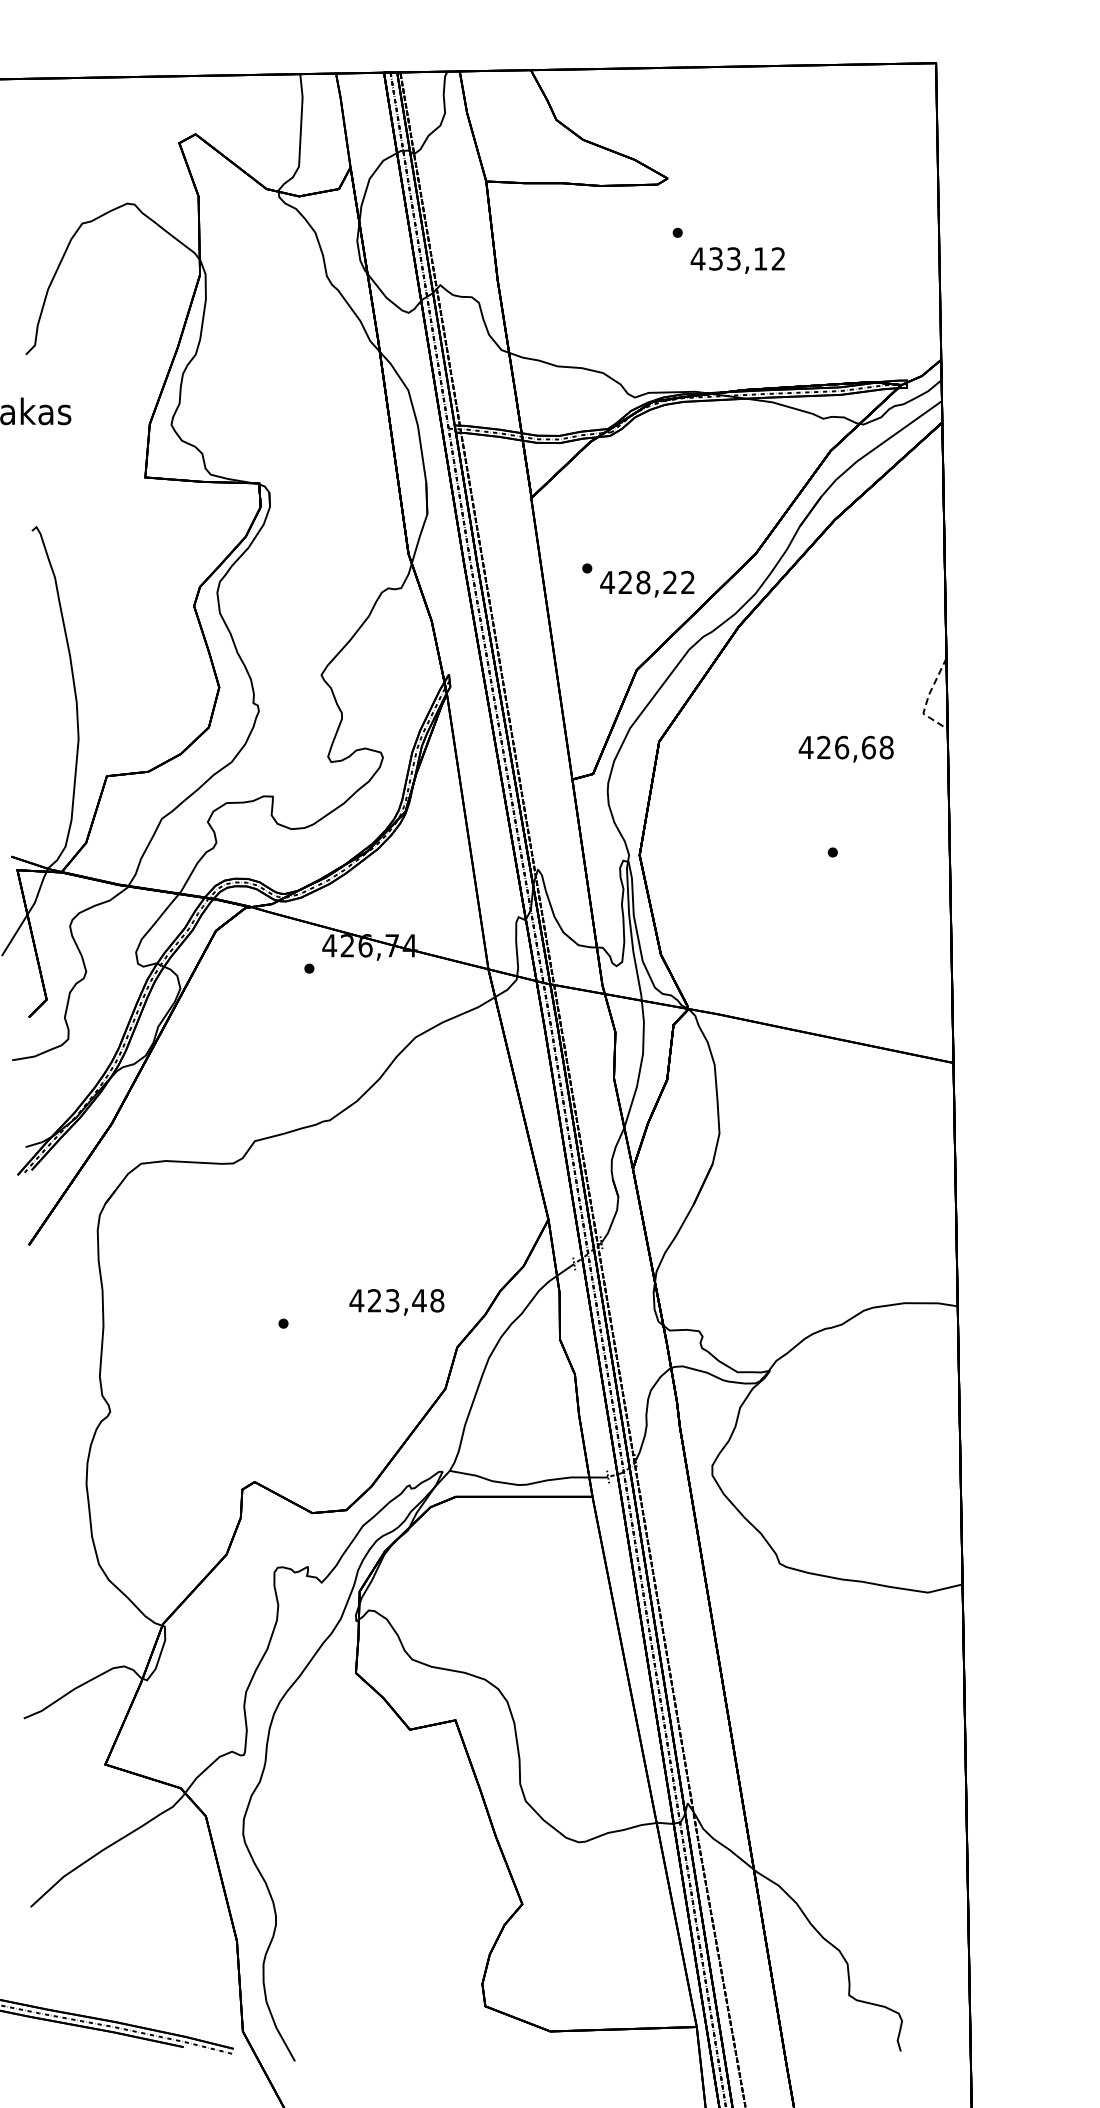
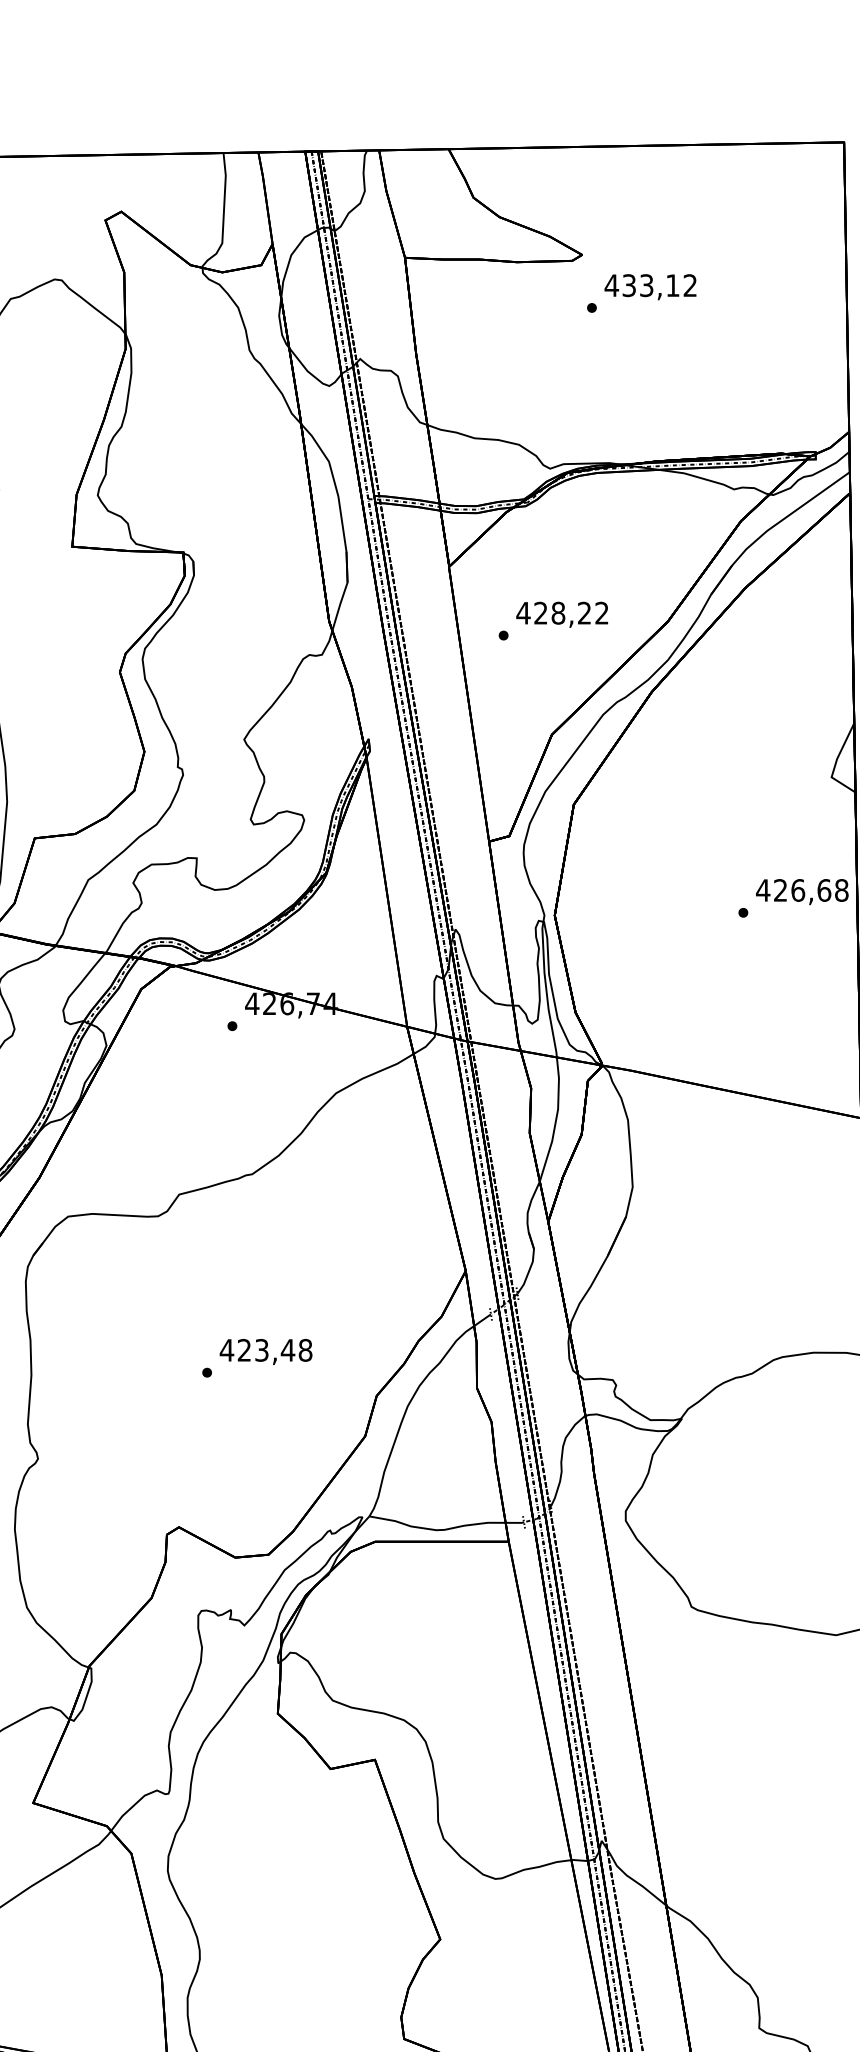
text: (737, 260) -> (650, 287), moved
text: (647, 583) -> (562, 614), moved
line: (927, 698) -> (835, 762), dashed -> solid
text: (845, 748) -> (801, 891), moved
text: (396, 1302) -> (265, 1352), moved

